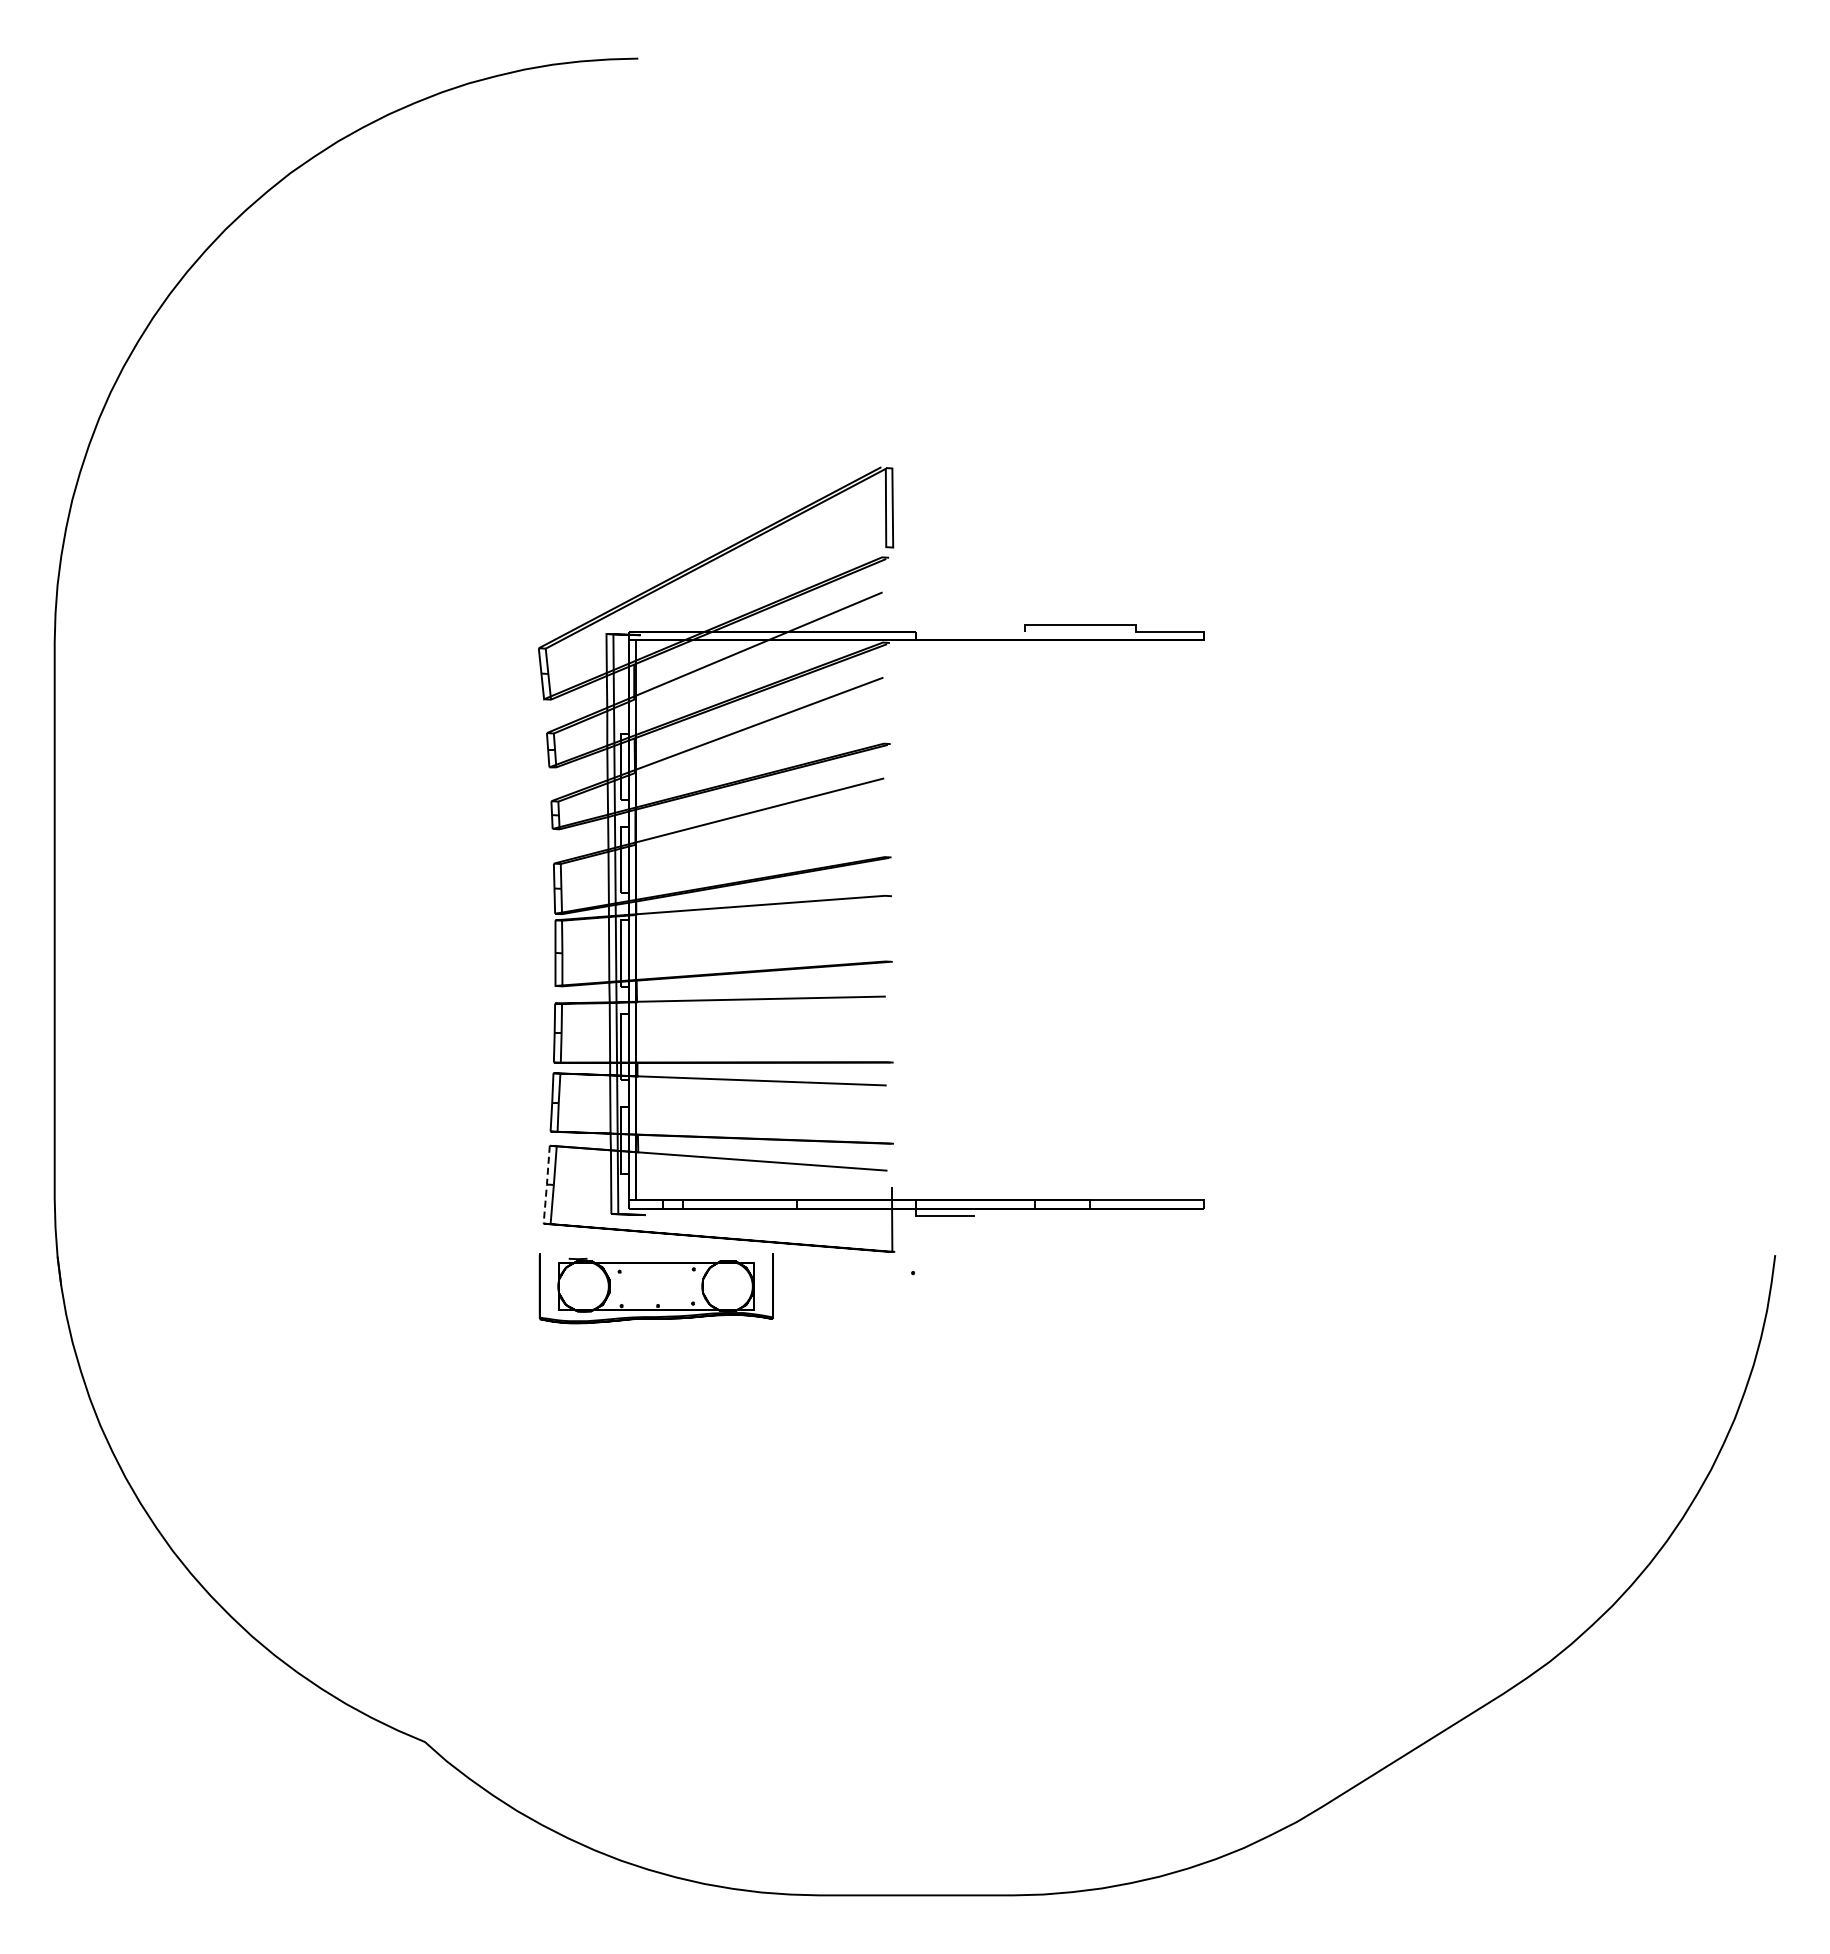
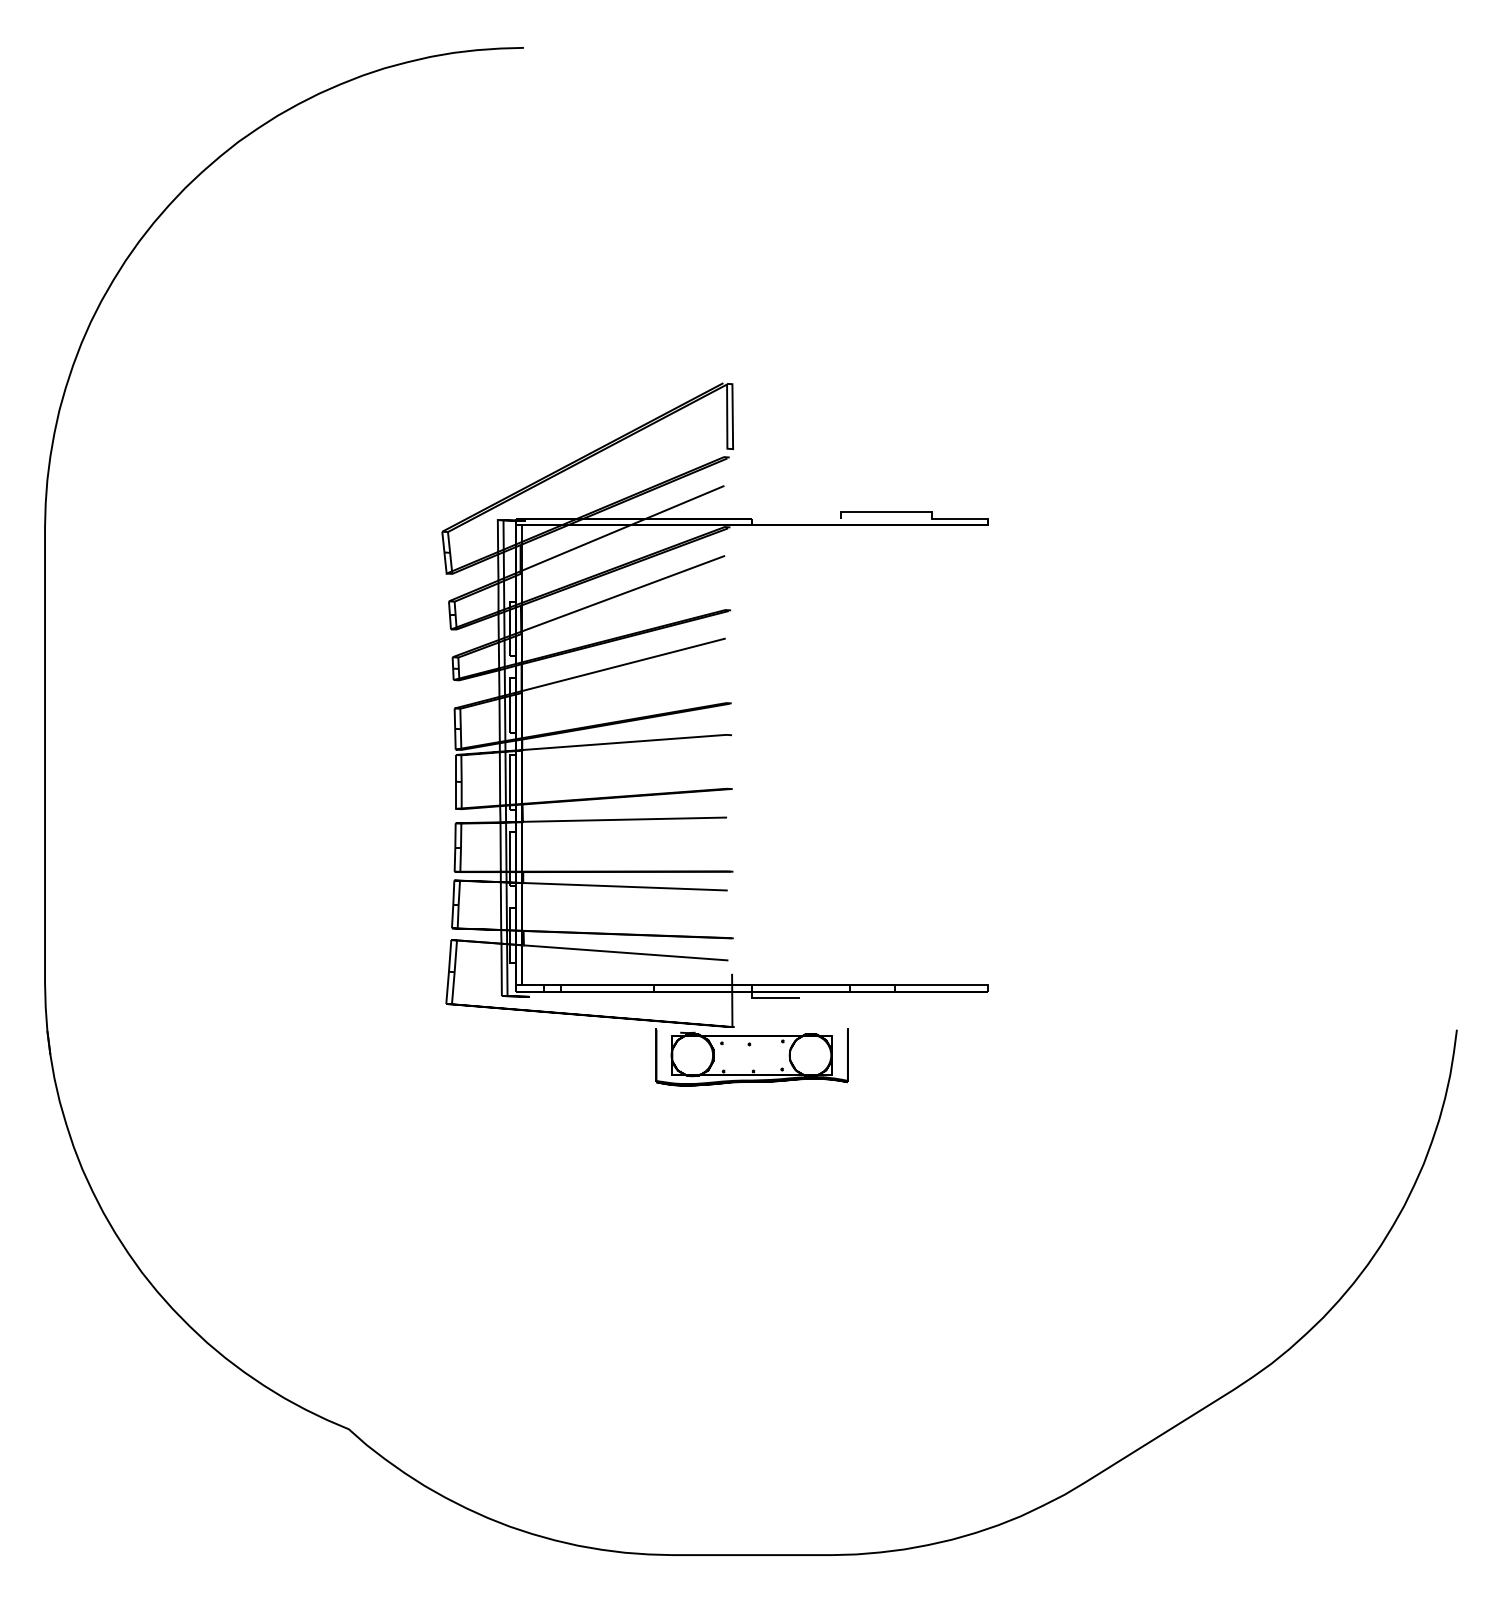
line: (546, 1184) -> (448, 971), dashed -> solid
part: (655, 1288) -> (751, 1057), moved

